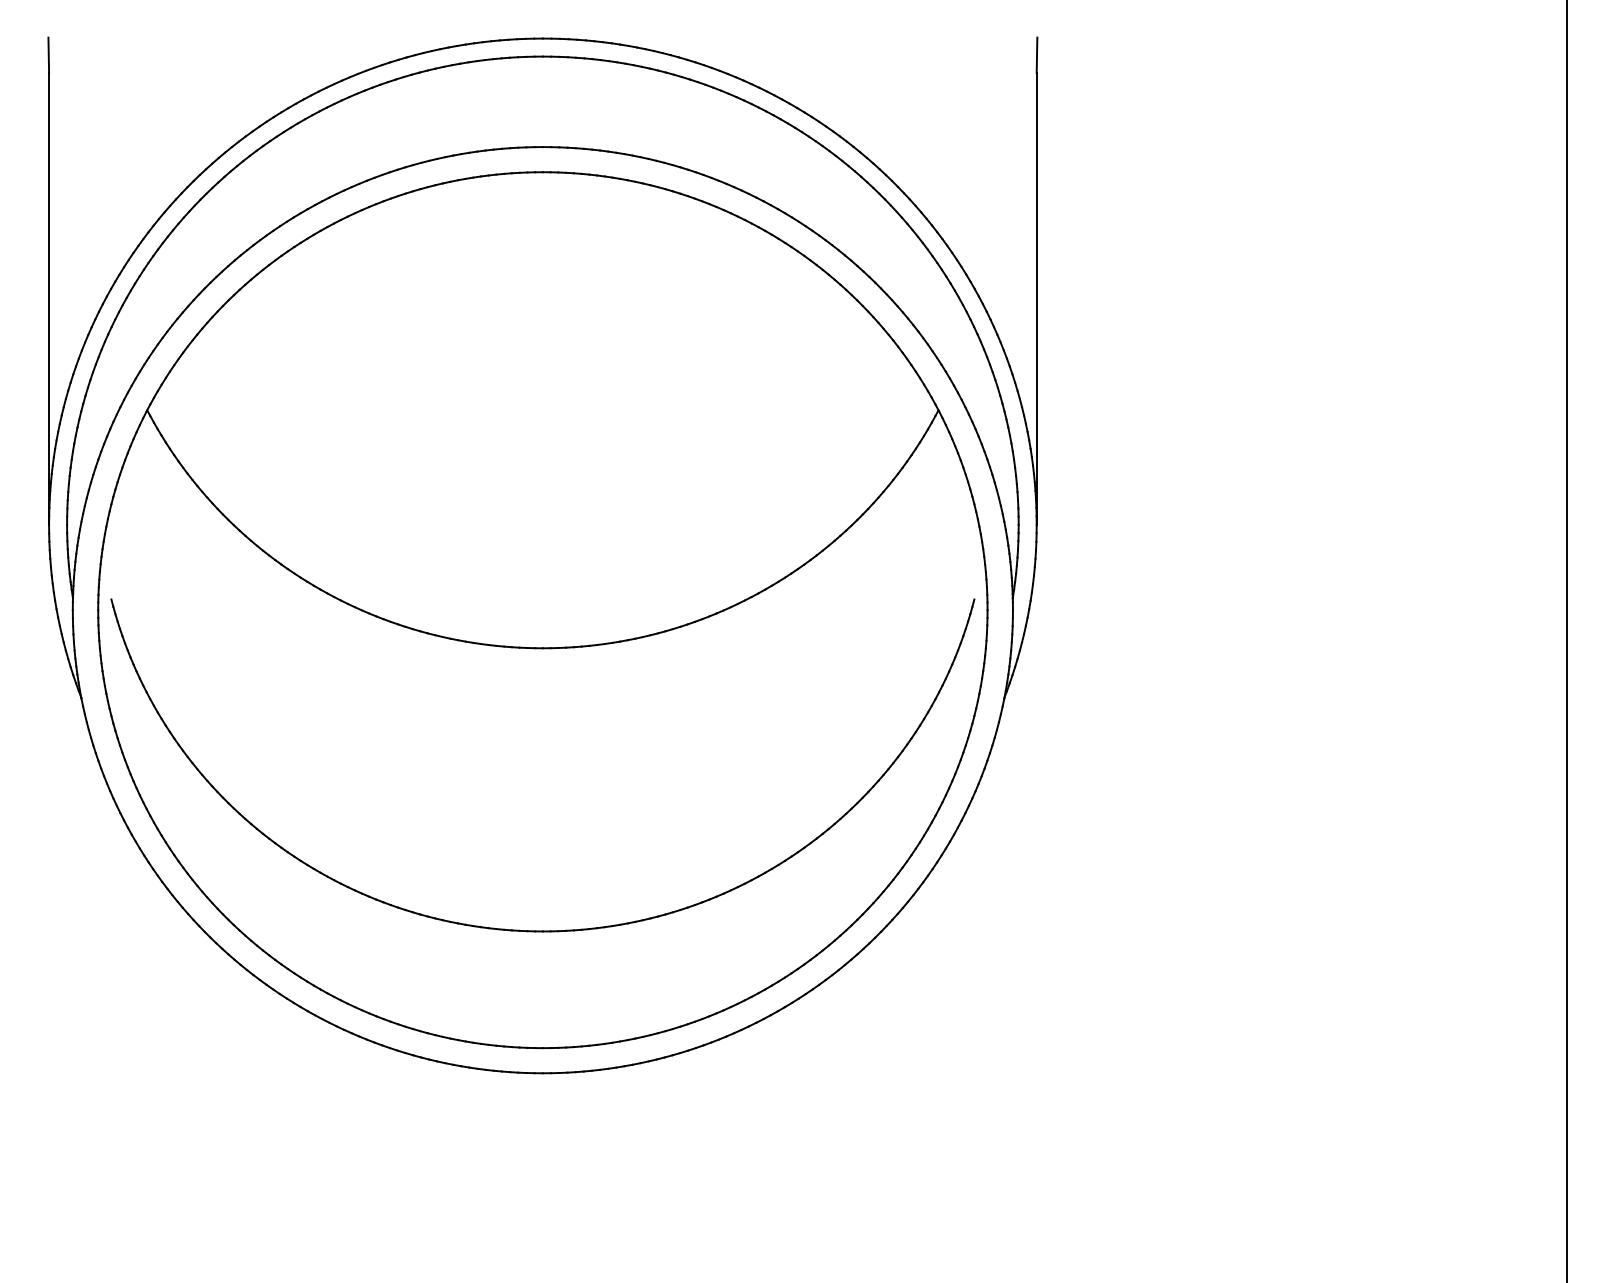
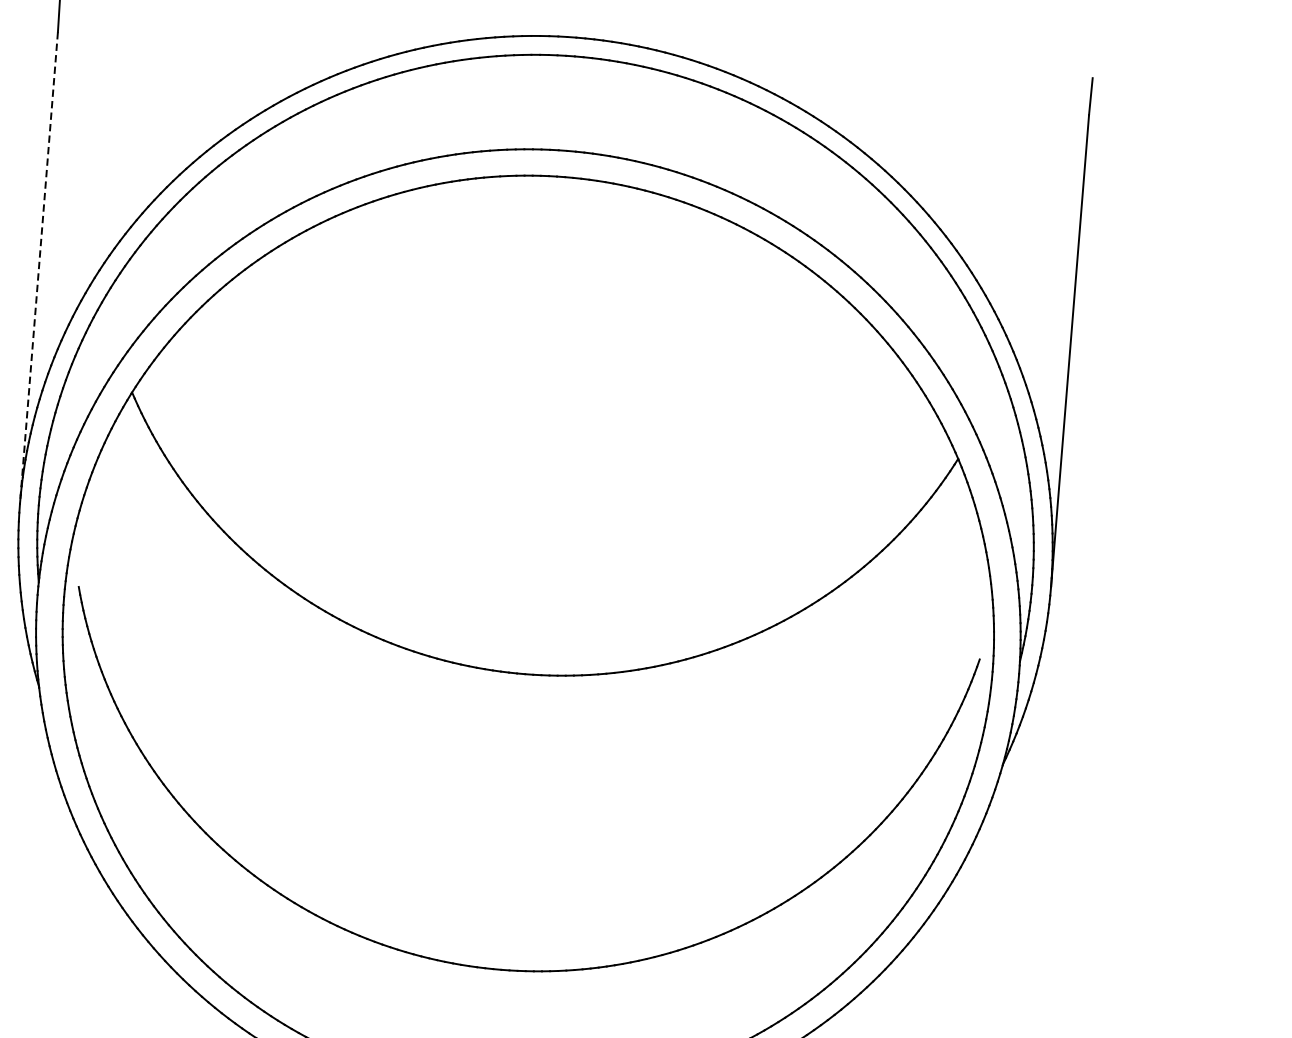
line: (49, 298) -> (39, 267), solid -> dashed

